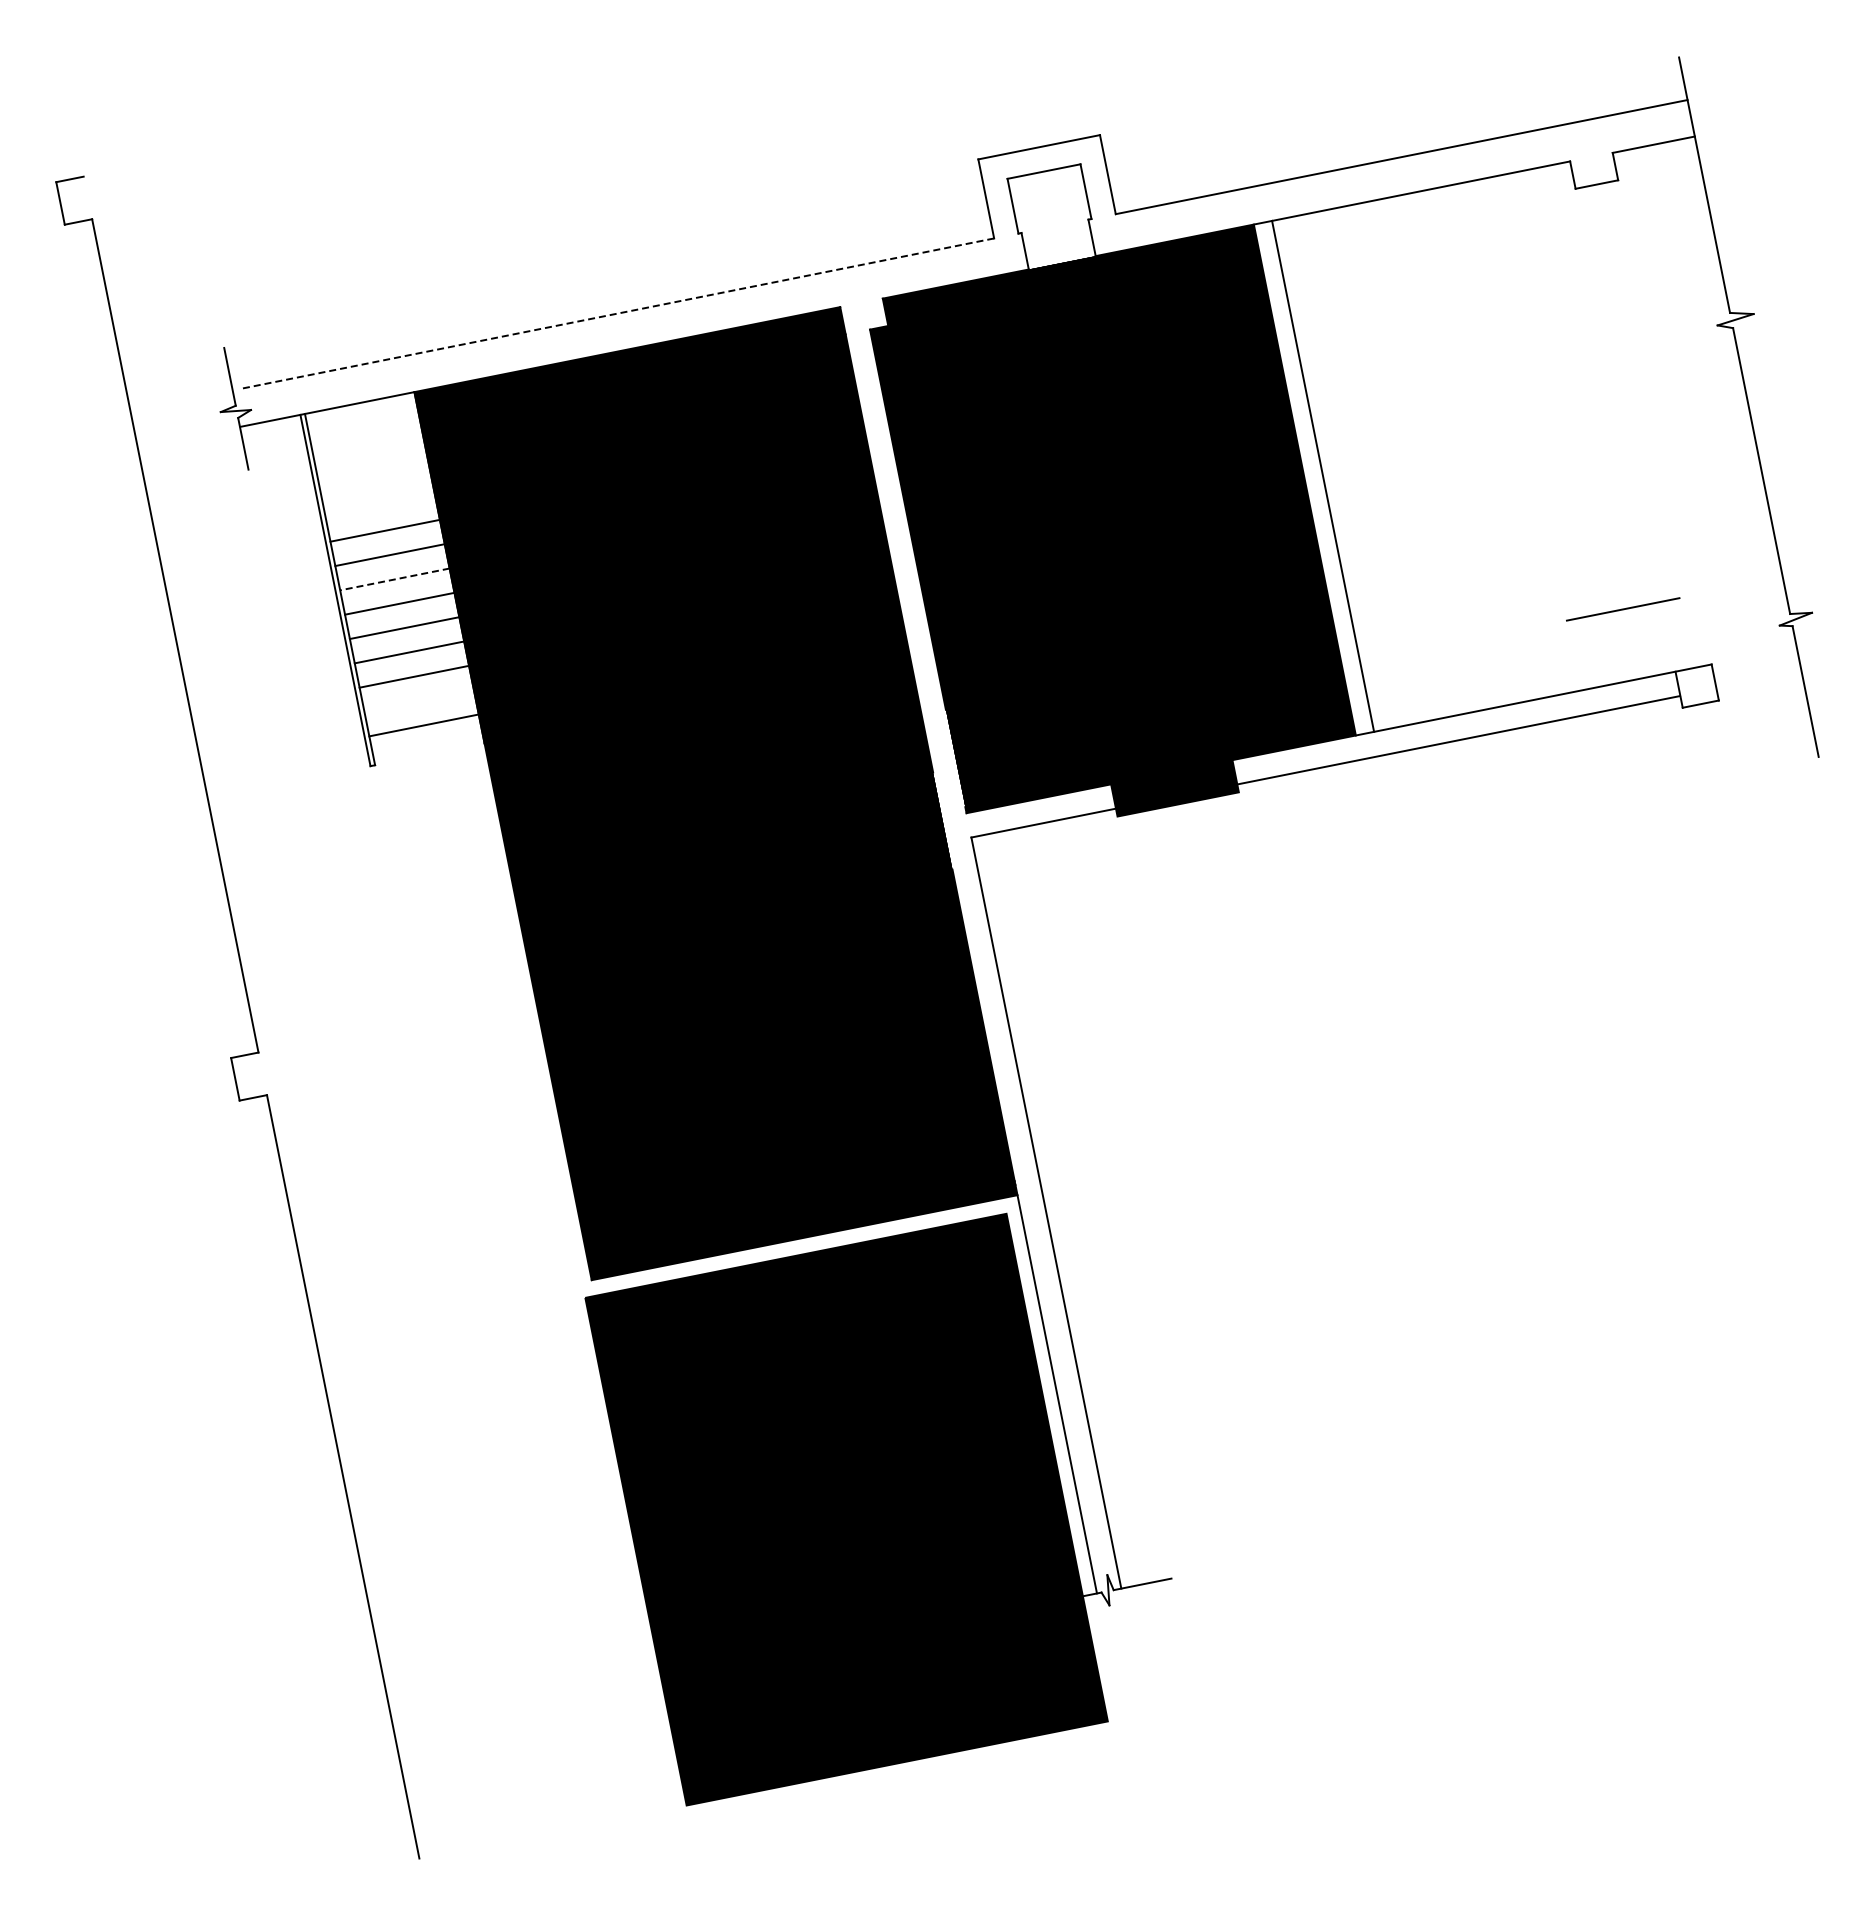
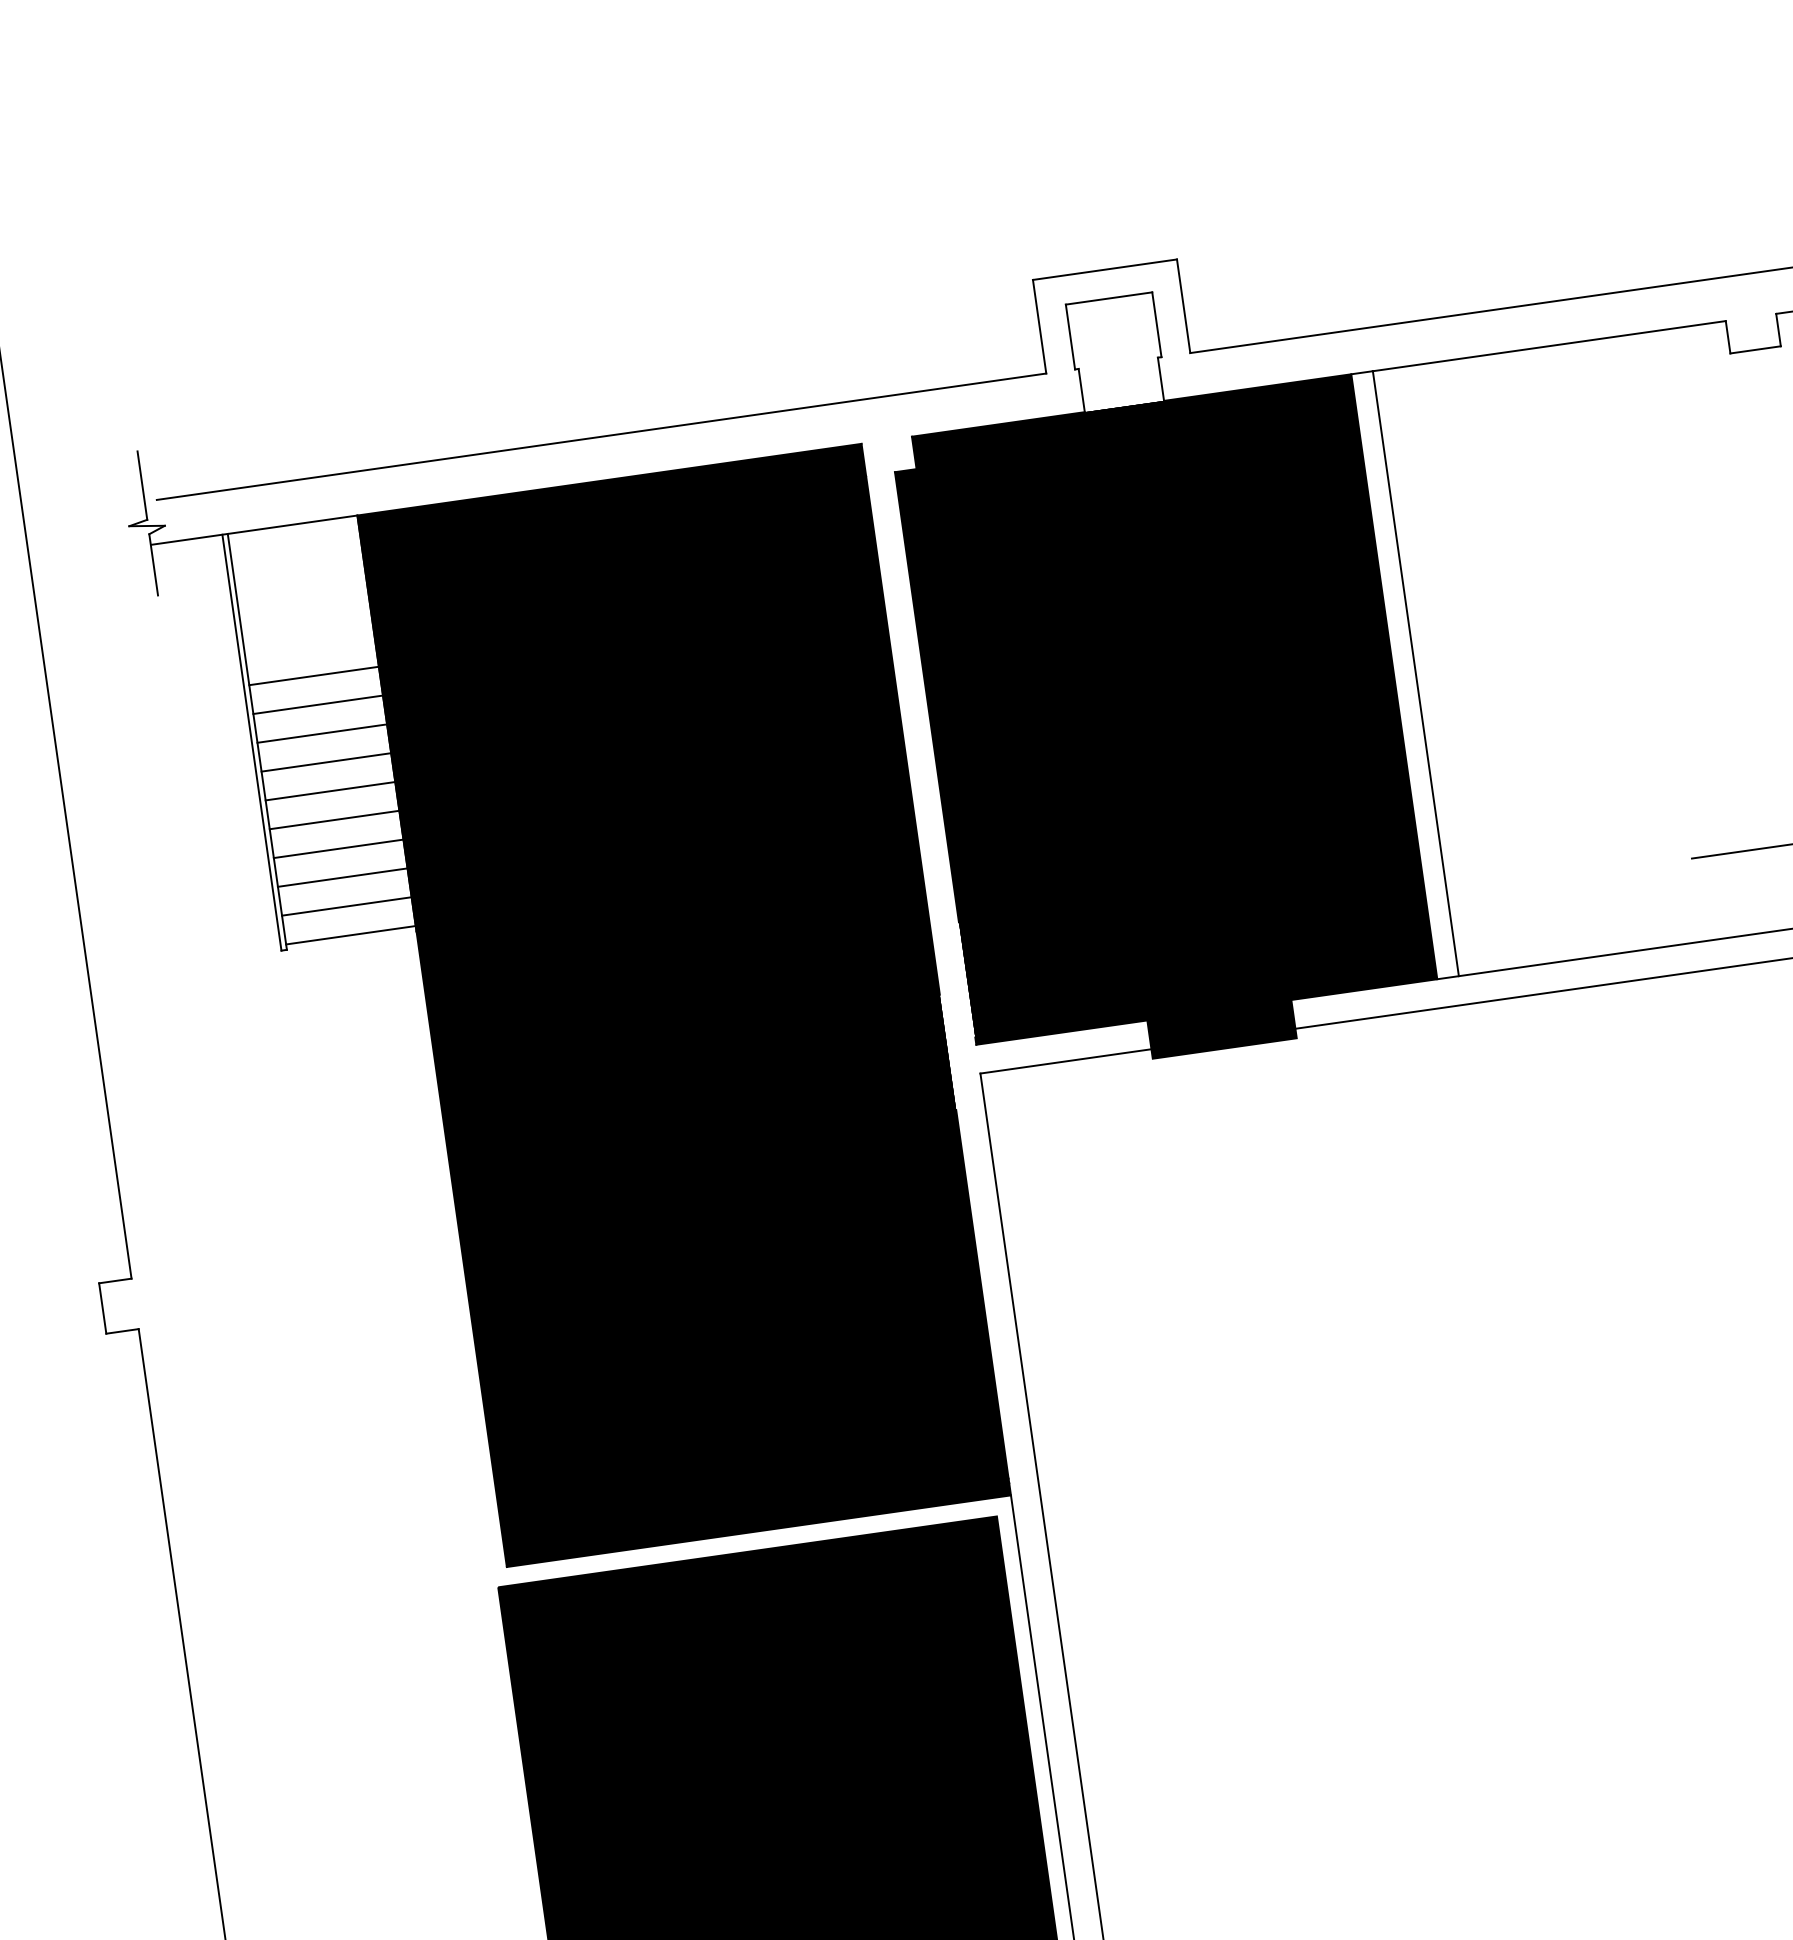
line: (619, 313) -> (602, 436), dashed -> solid
line: (394, 579) -> (321, 733), dashed -> solid
line: (418, 701) -> (341, 878), added
line: (428, 749) -> (350, 934), added

